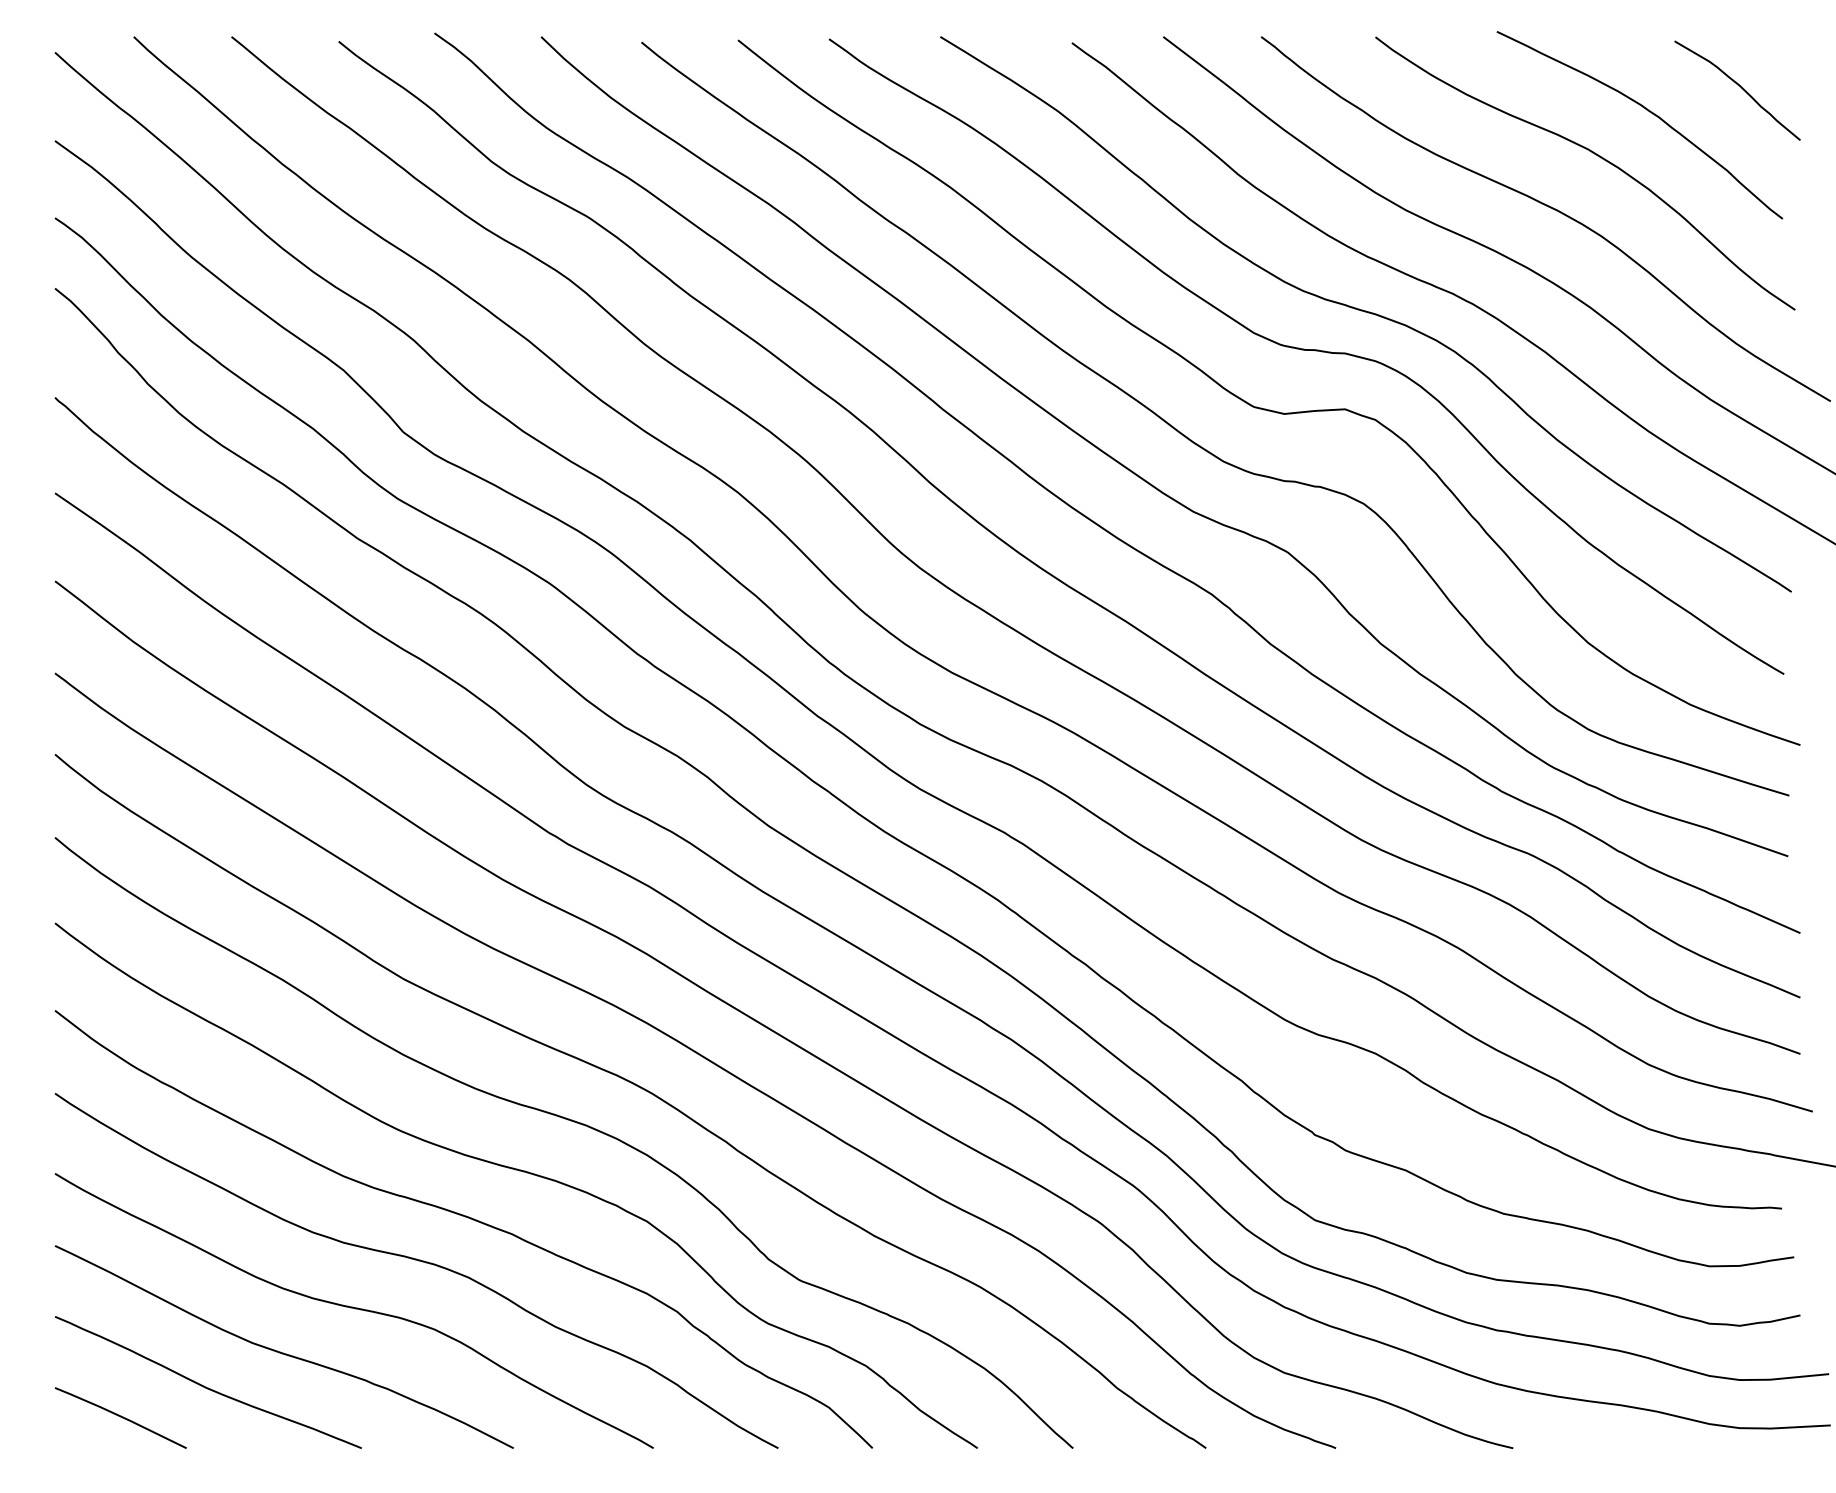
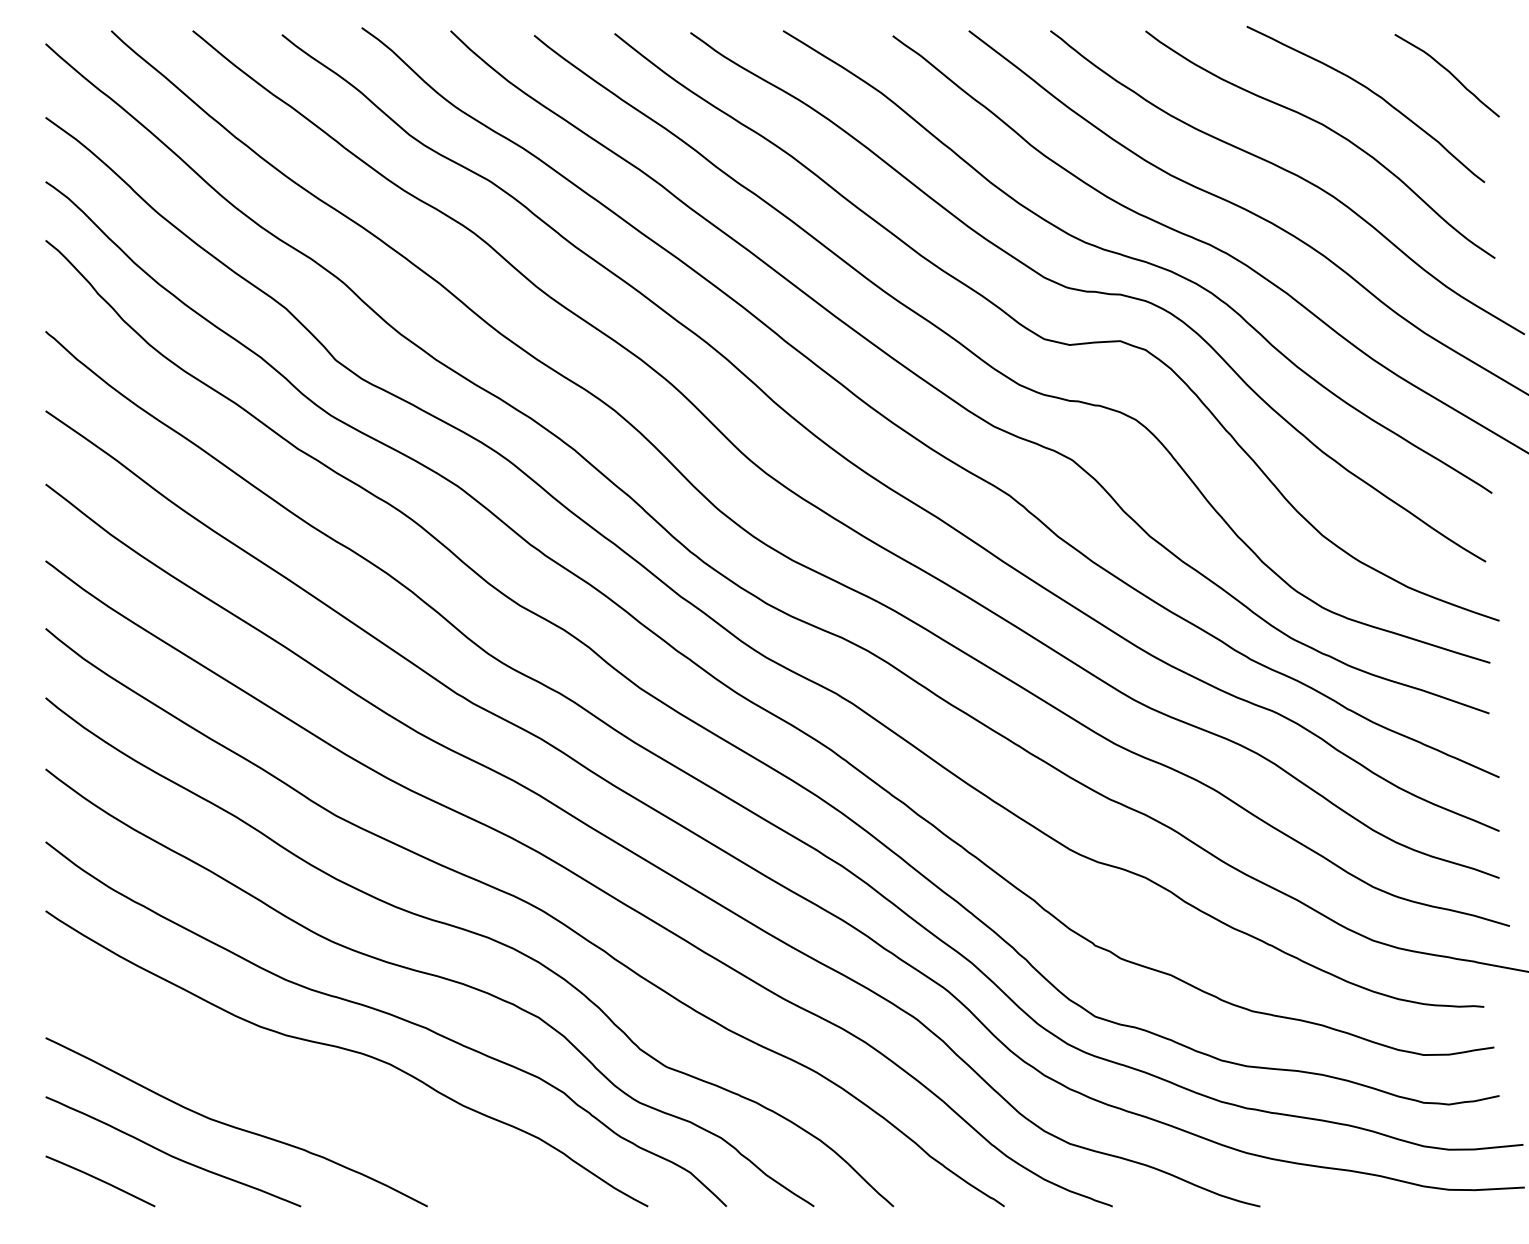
curve: (353, 1308) -> (294, 1090), removed

